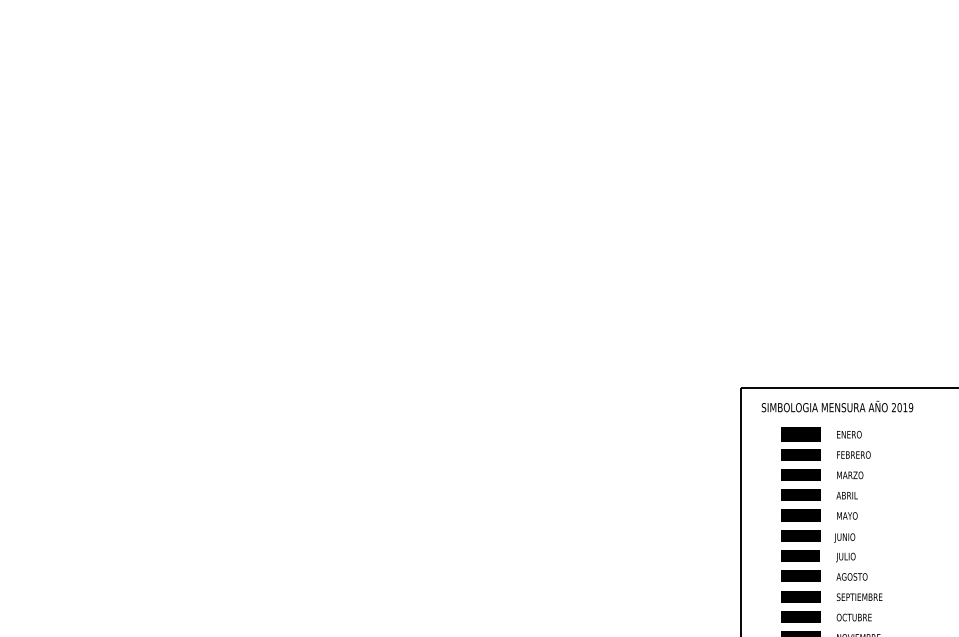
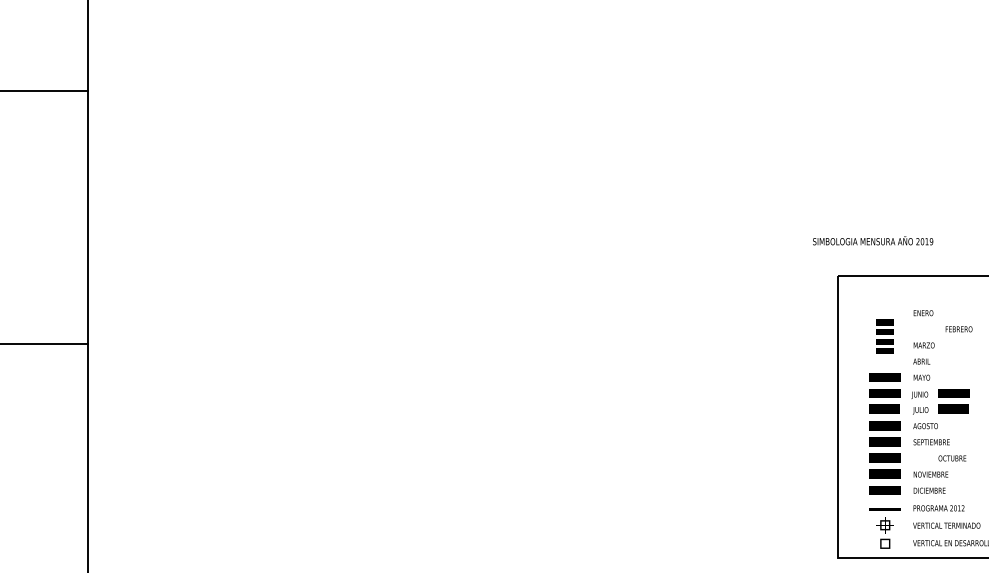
text: (837, 406) -> (873, 240), moved
text: (853, 455) -> (958, 329), moved
part: (800, 464) -> (884, 336), size x0.6
part: (887, 545) -> (953, 401), added
text: (854, 617) -> (952, 458), moved

